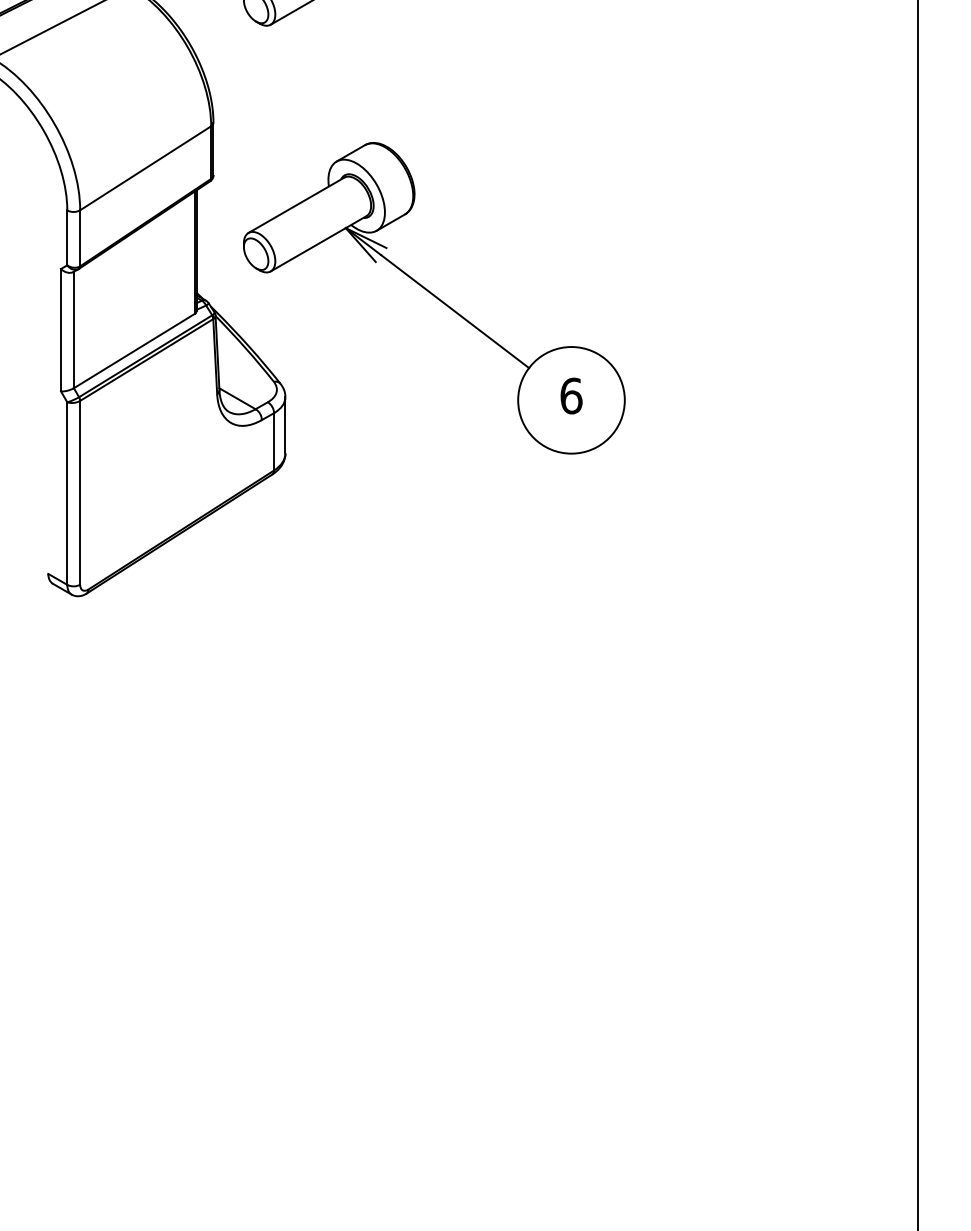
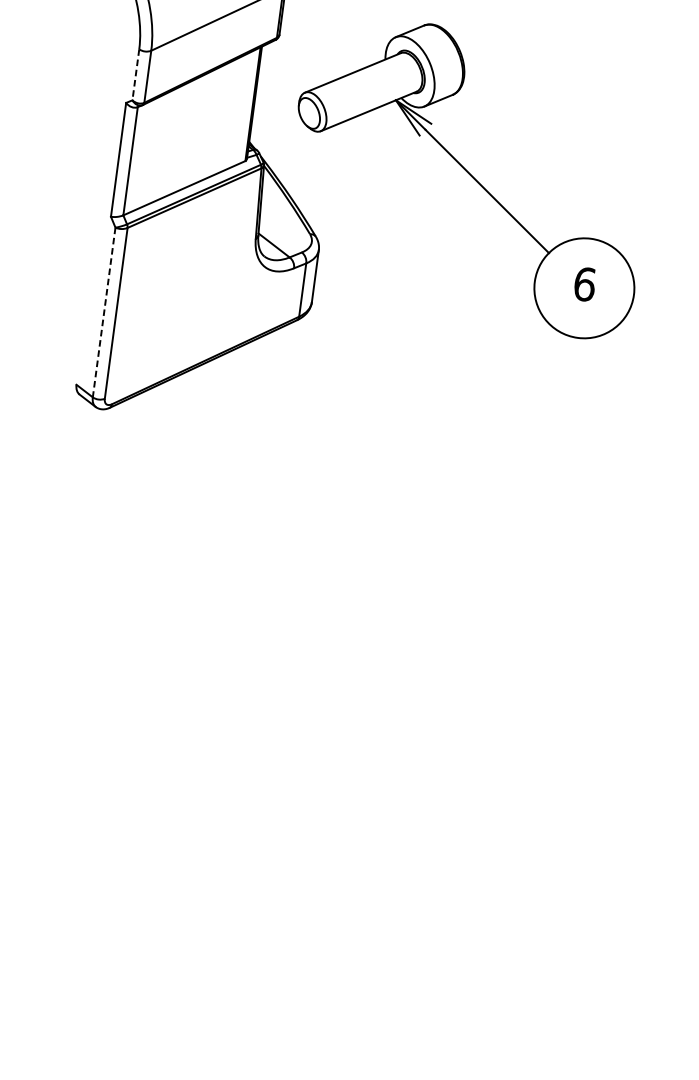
line: (67, 238) -> (135, 75), solid -> dashed
line: (67, 494) -> (104, 313), solid -> dashed

